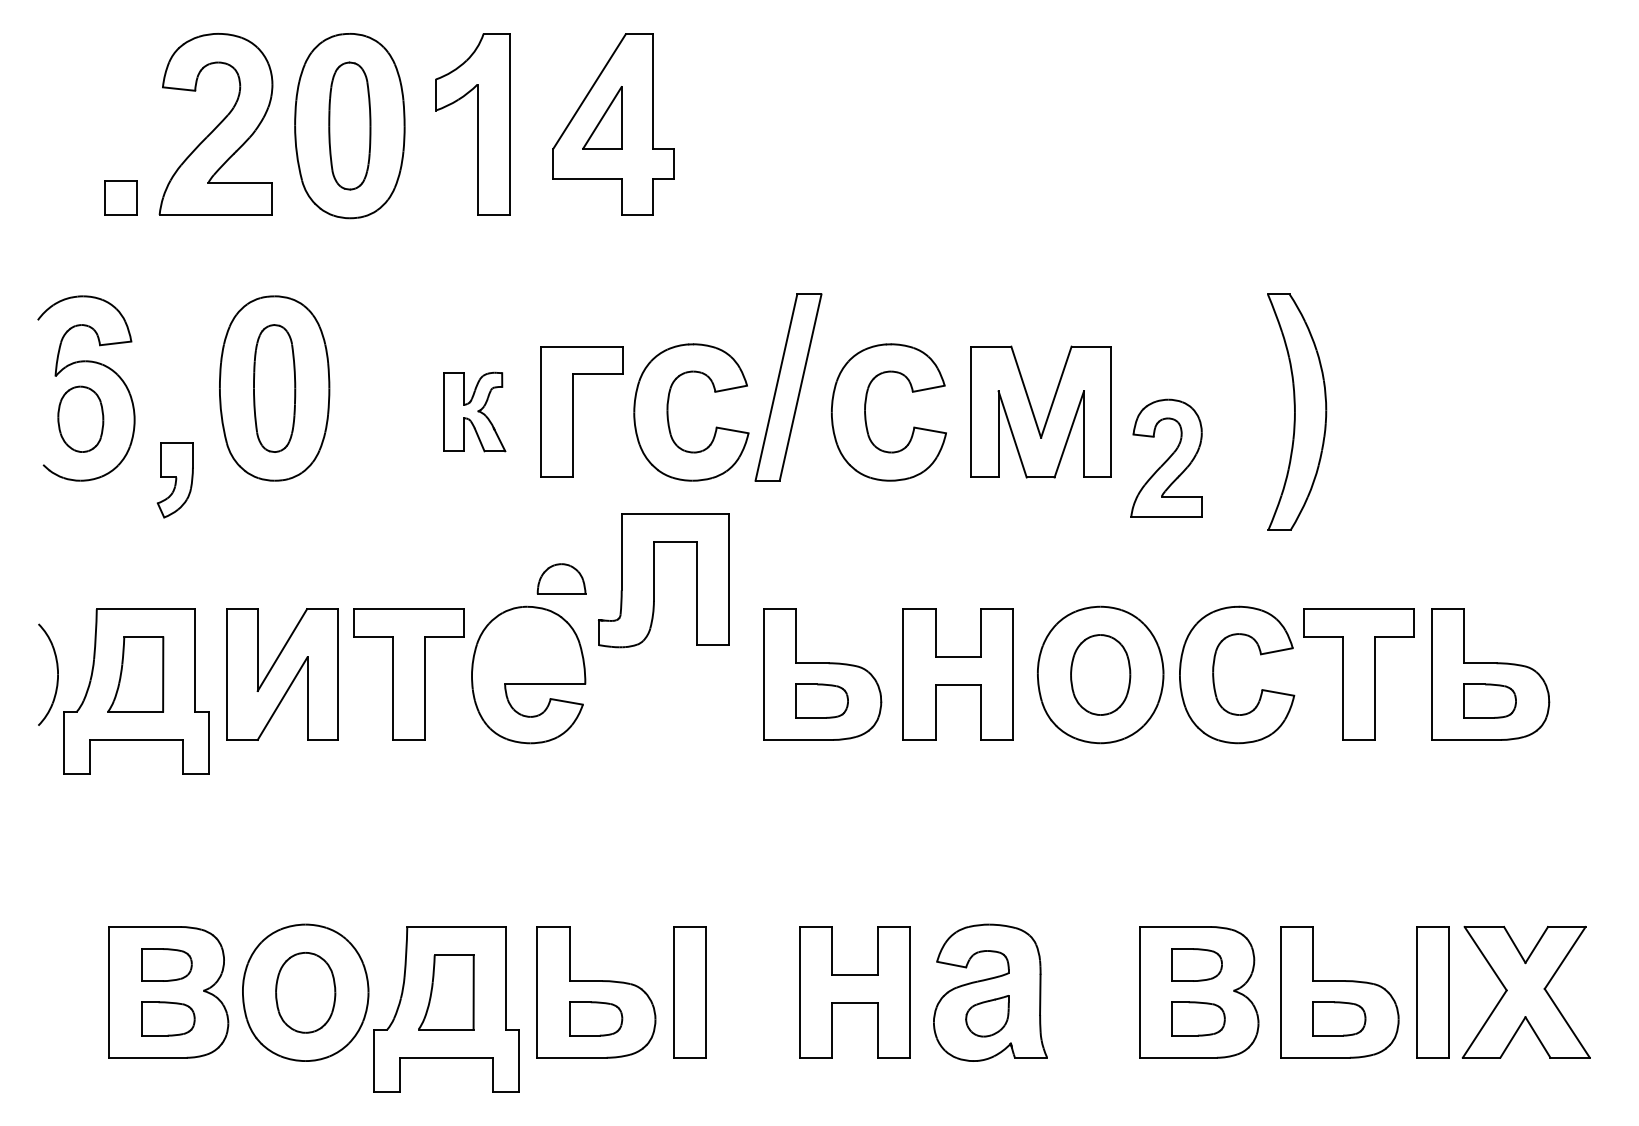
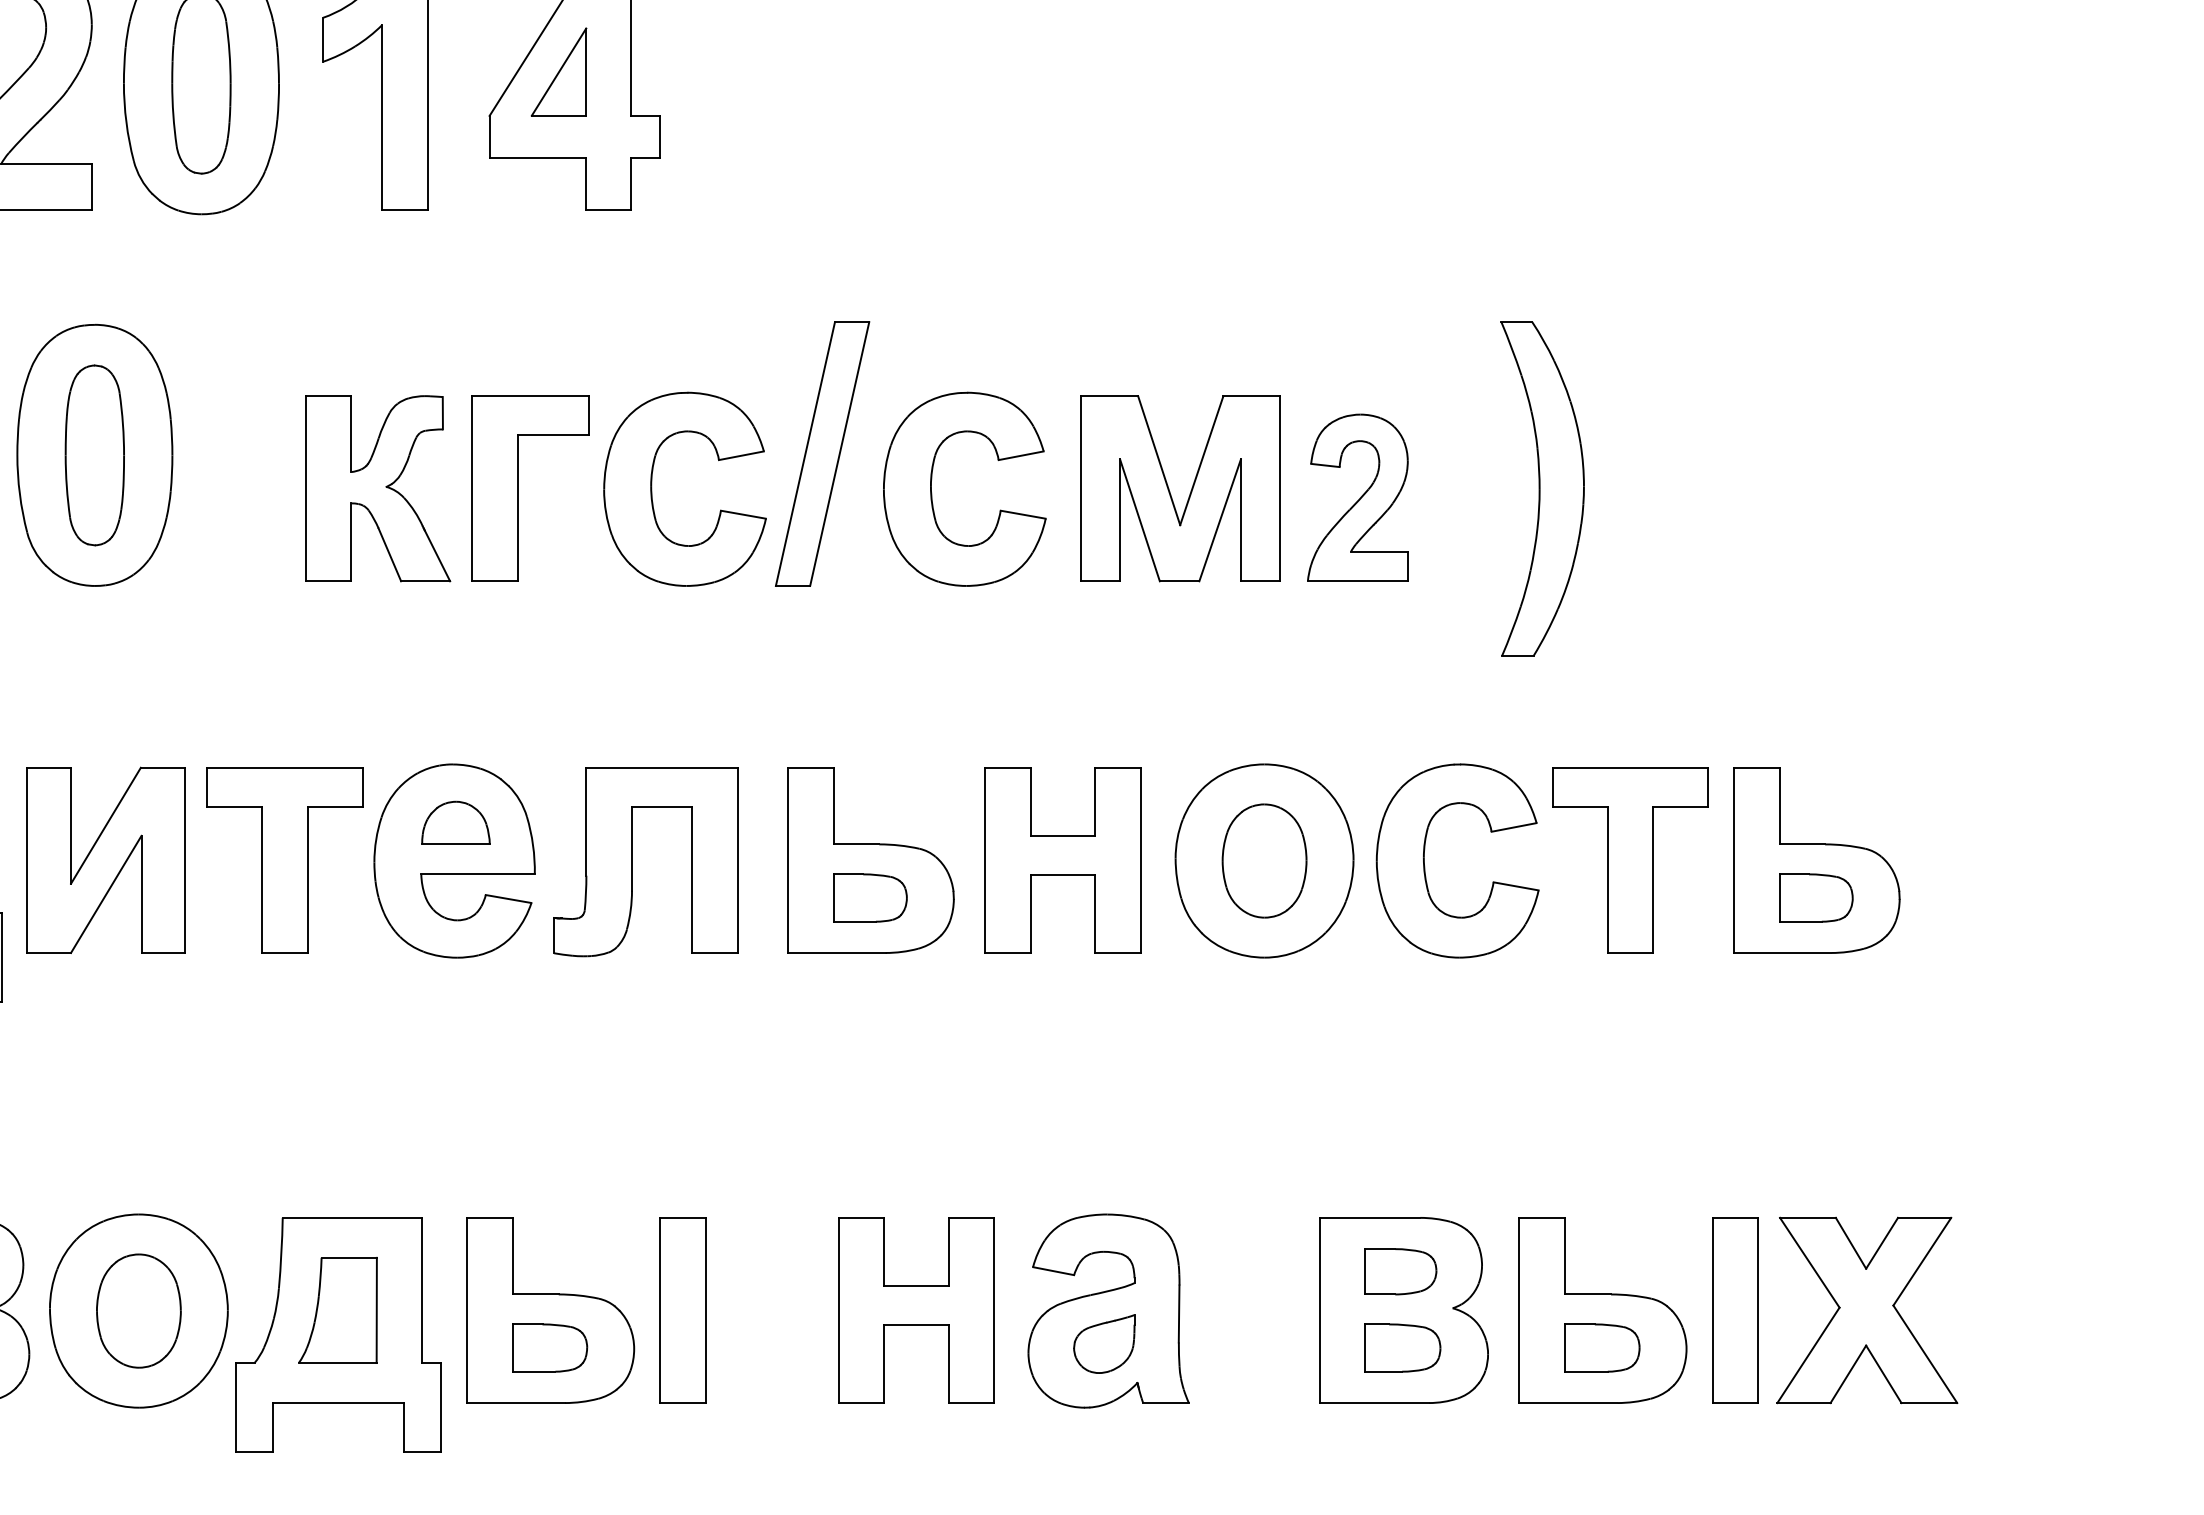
part: (474, 411) -> (377, 487), size x1.67
part: (1166, 457) -> (1357, 496), moved
part: (561, 578) -> (455, 822), moved
part: (654, 580) -> (632, 861), moved

